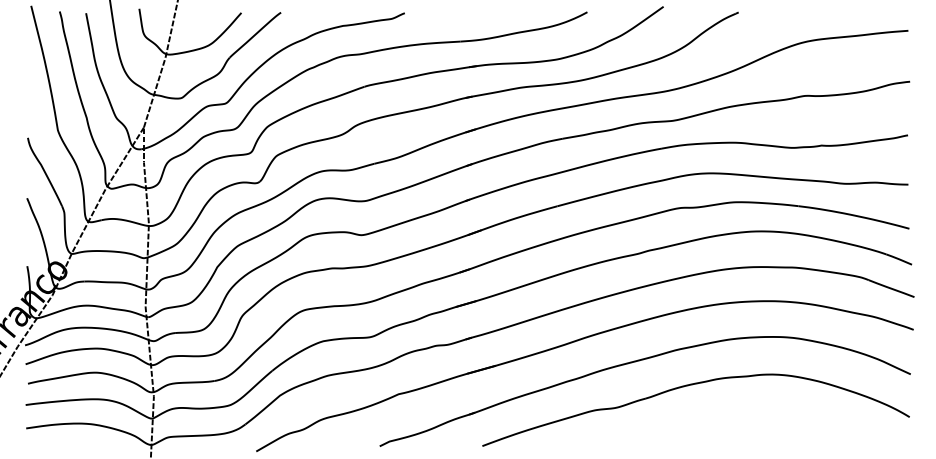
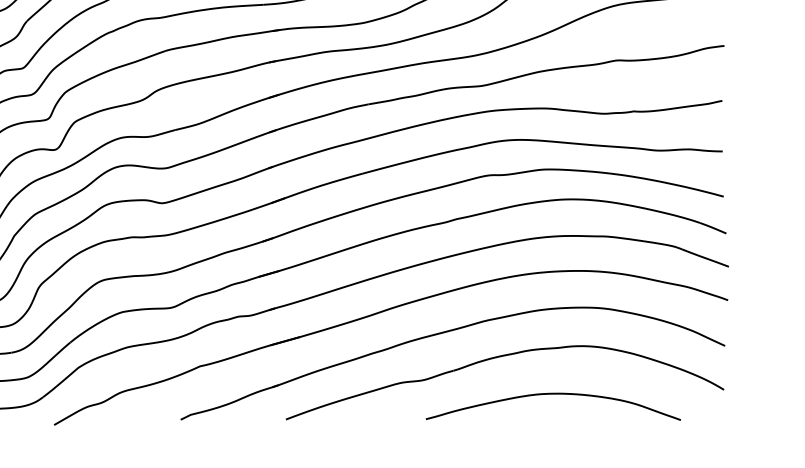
curve: (742, 421) -> (552, 394), added

